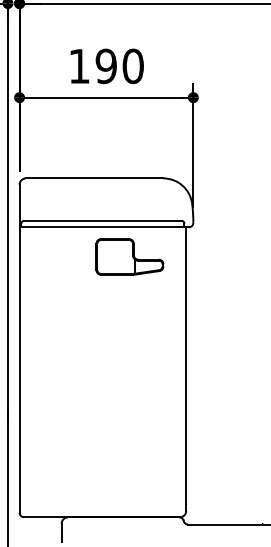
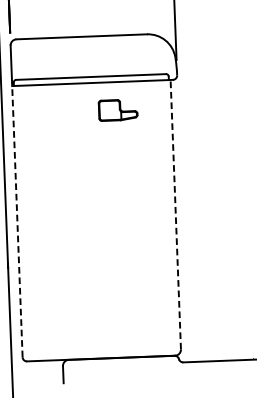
part: (129, 256) -> (117, 109), size x0.6
line: (19, 368) -> (17, 220), solid -> dashed
line: (186, 369) -> (176, 215), solid -> dashed

